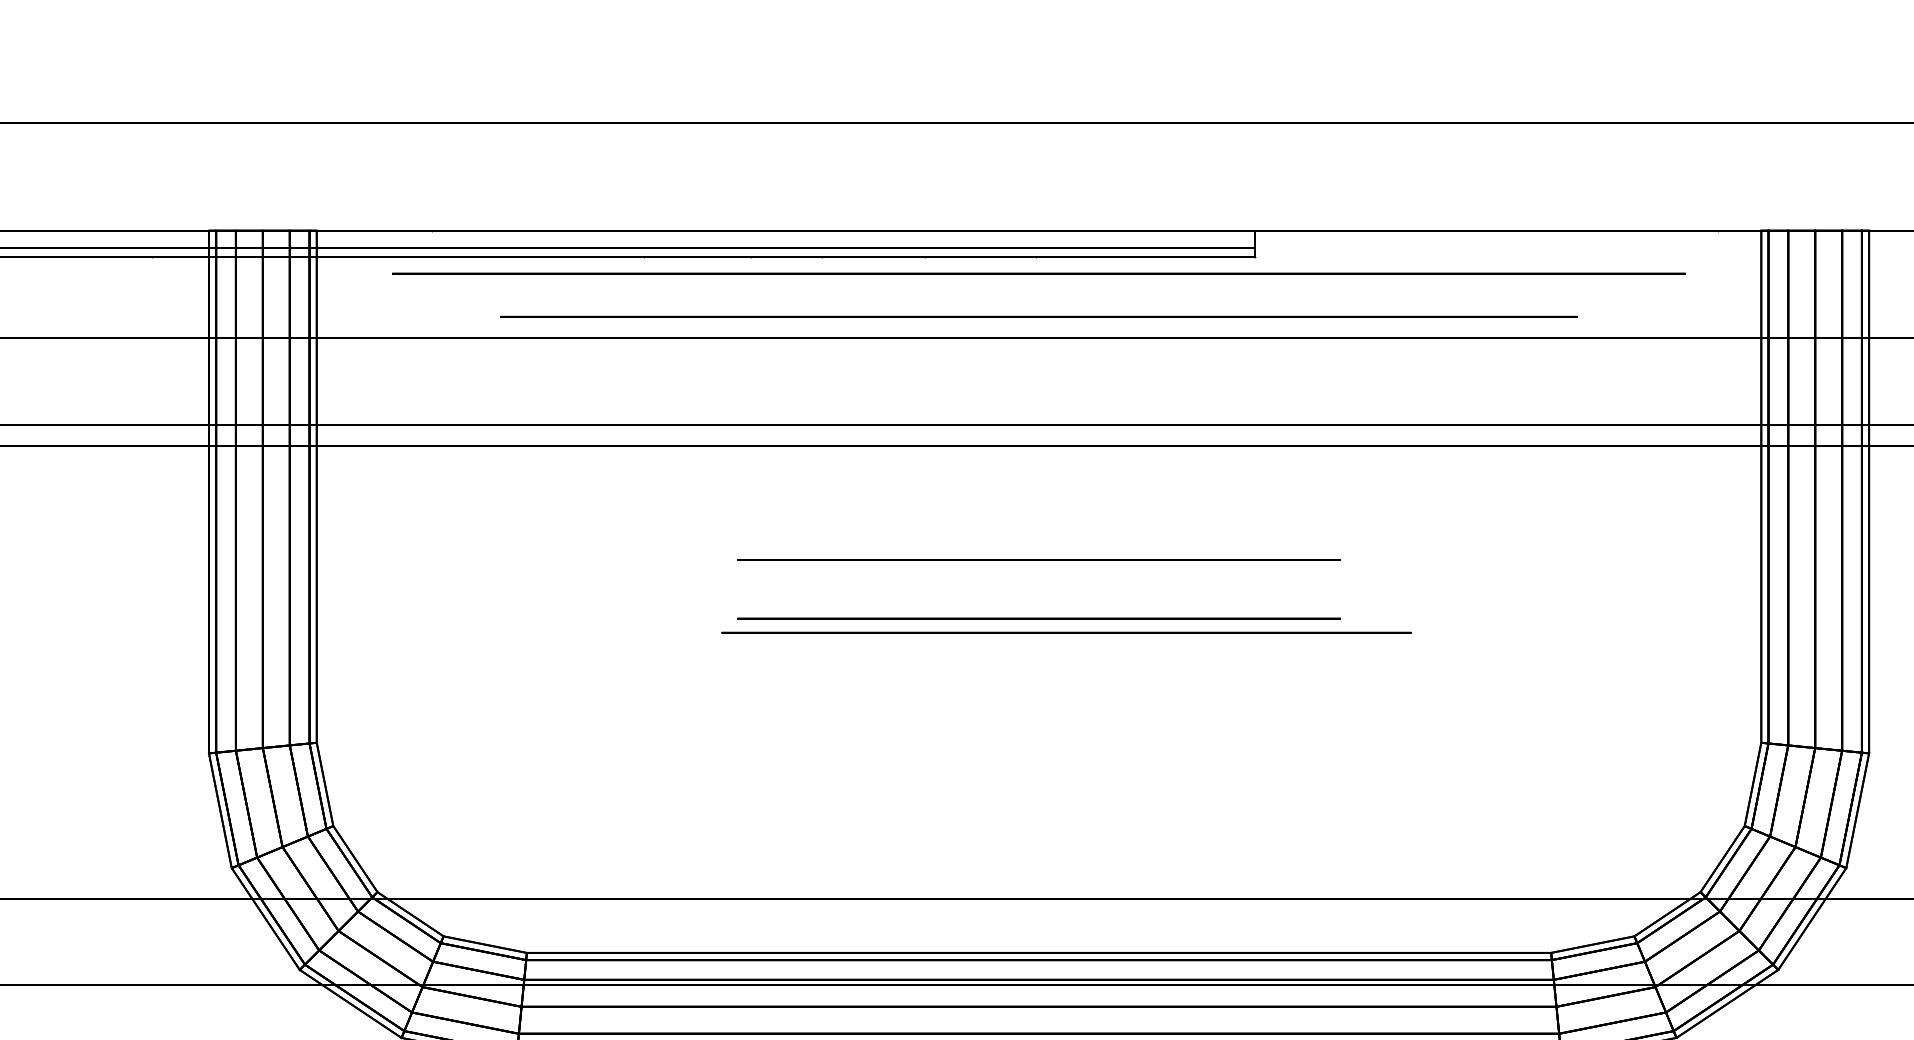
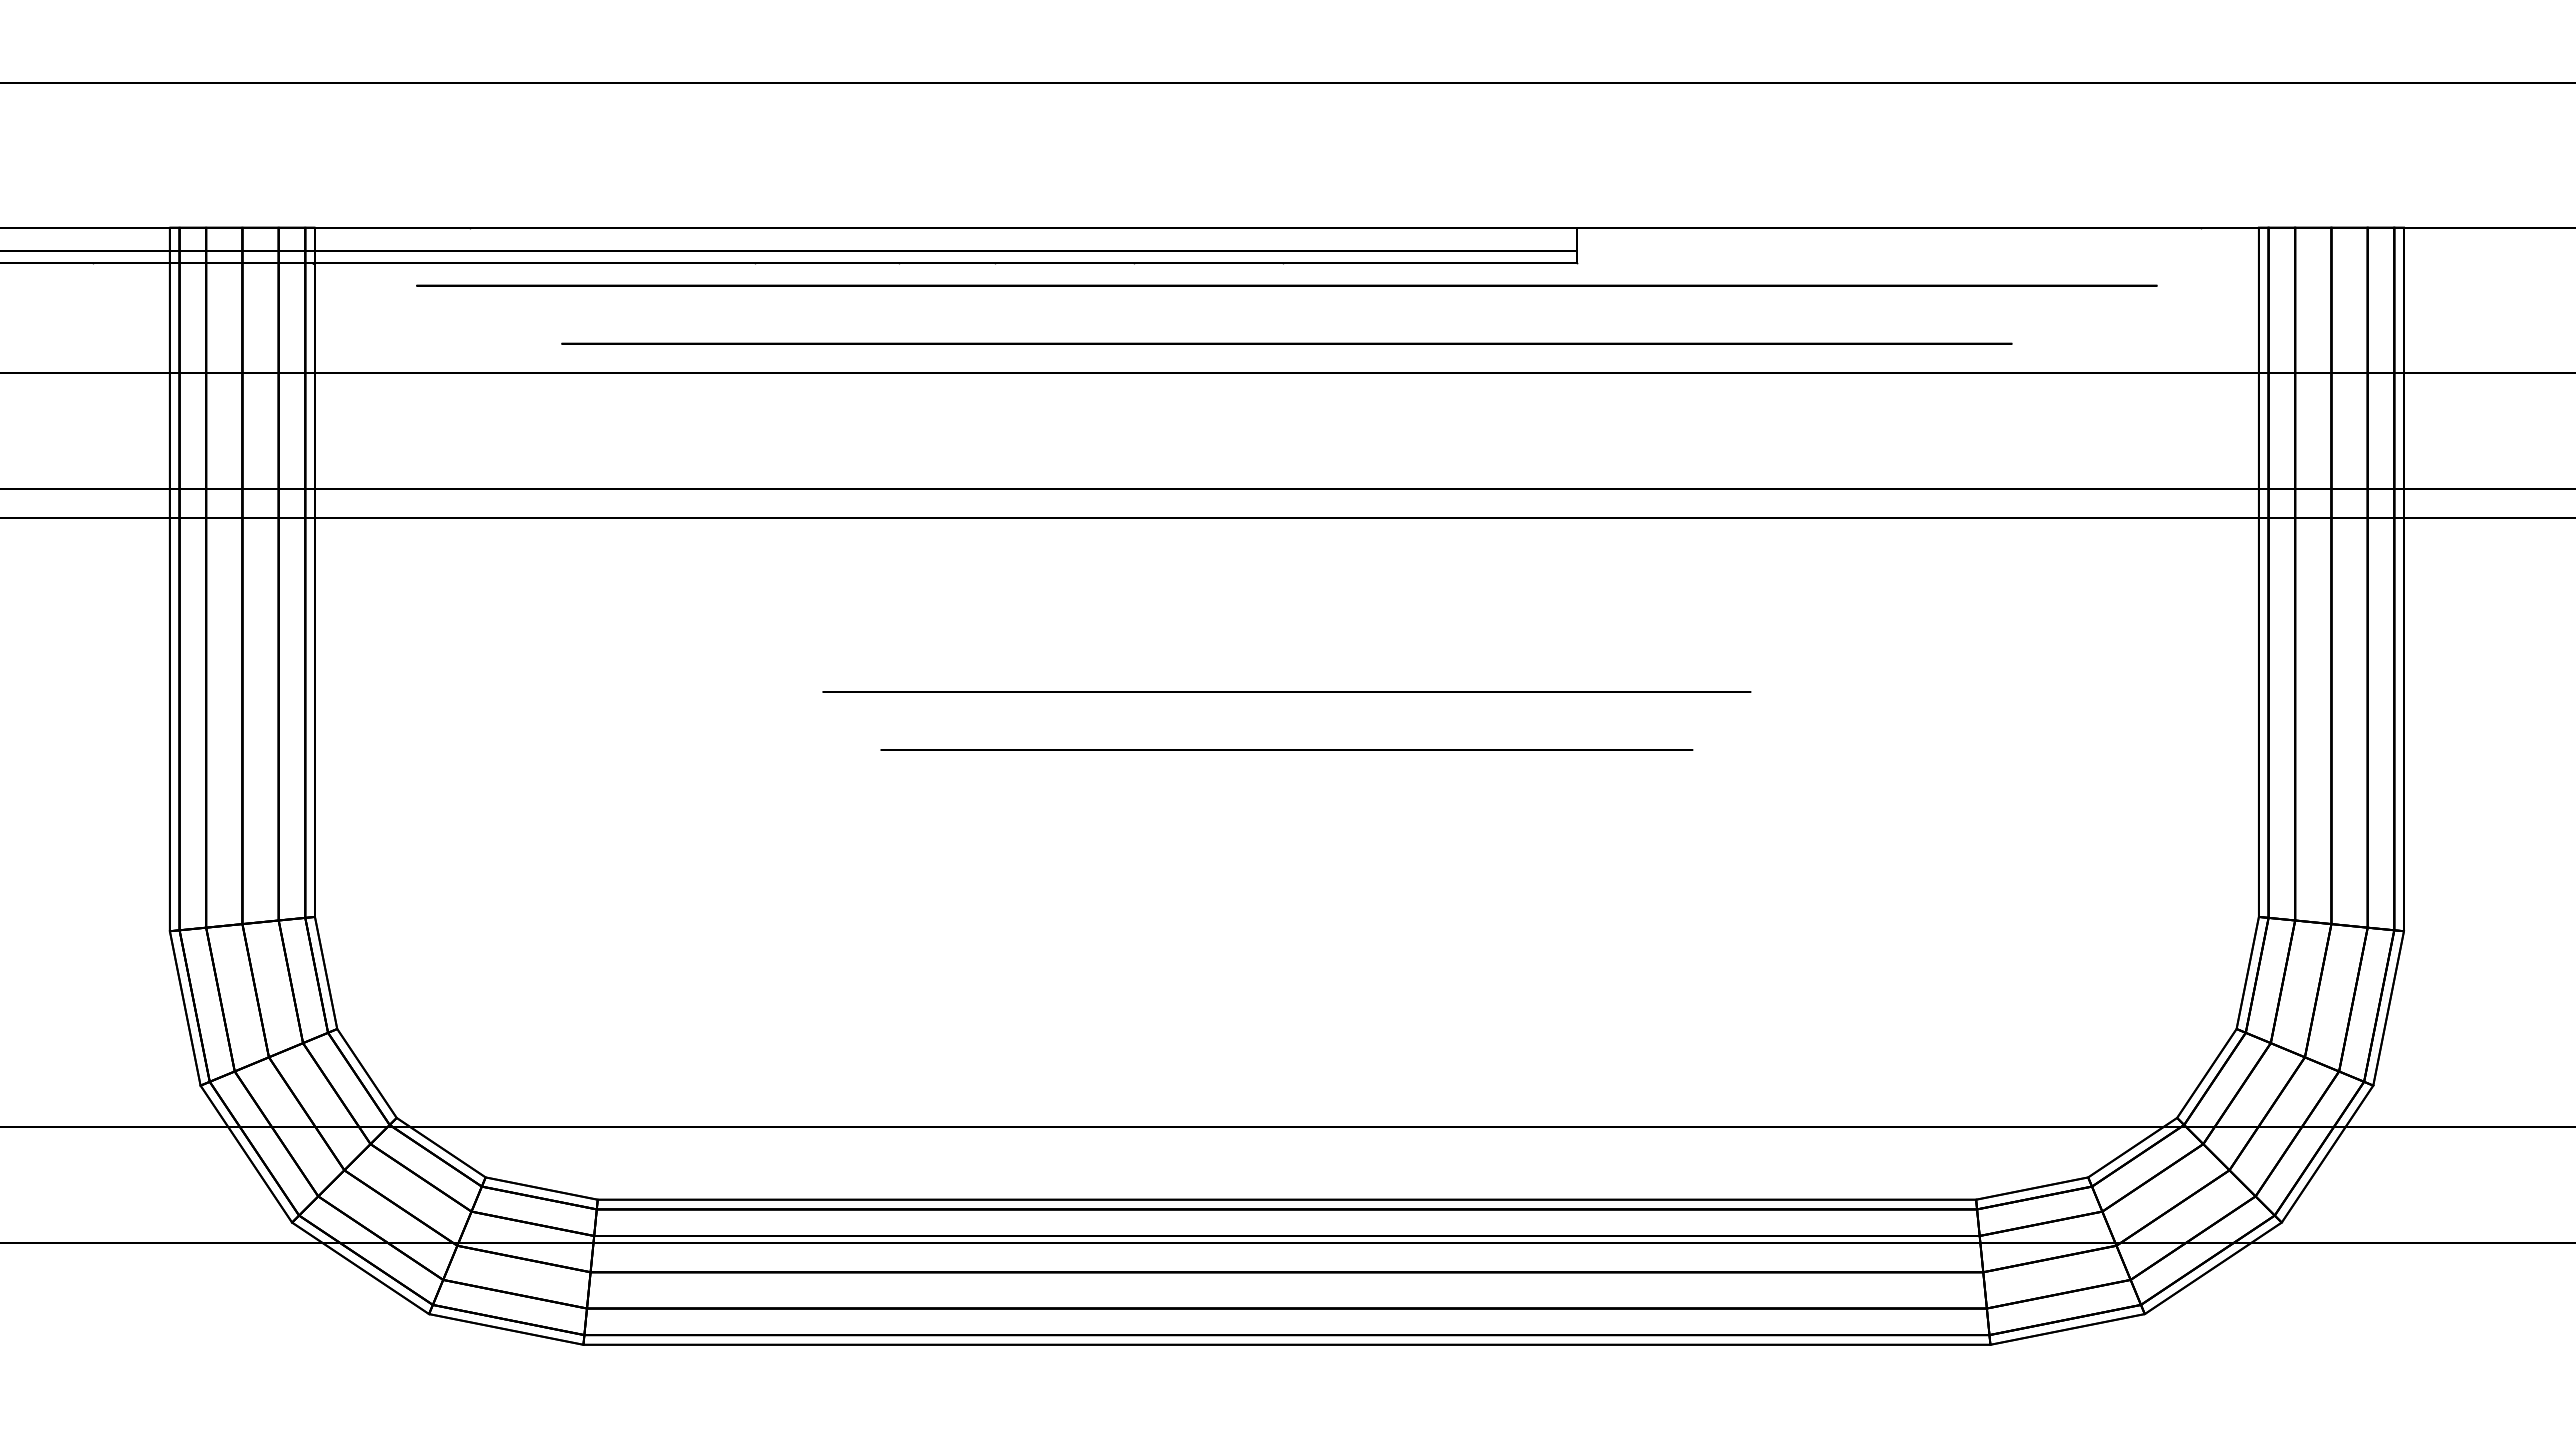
circle: (1038, 559) -> (1286, 670), removed
circle: (1066, 632) -> (1286, 691), moved

